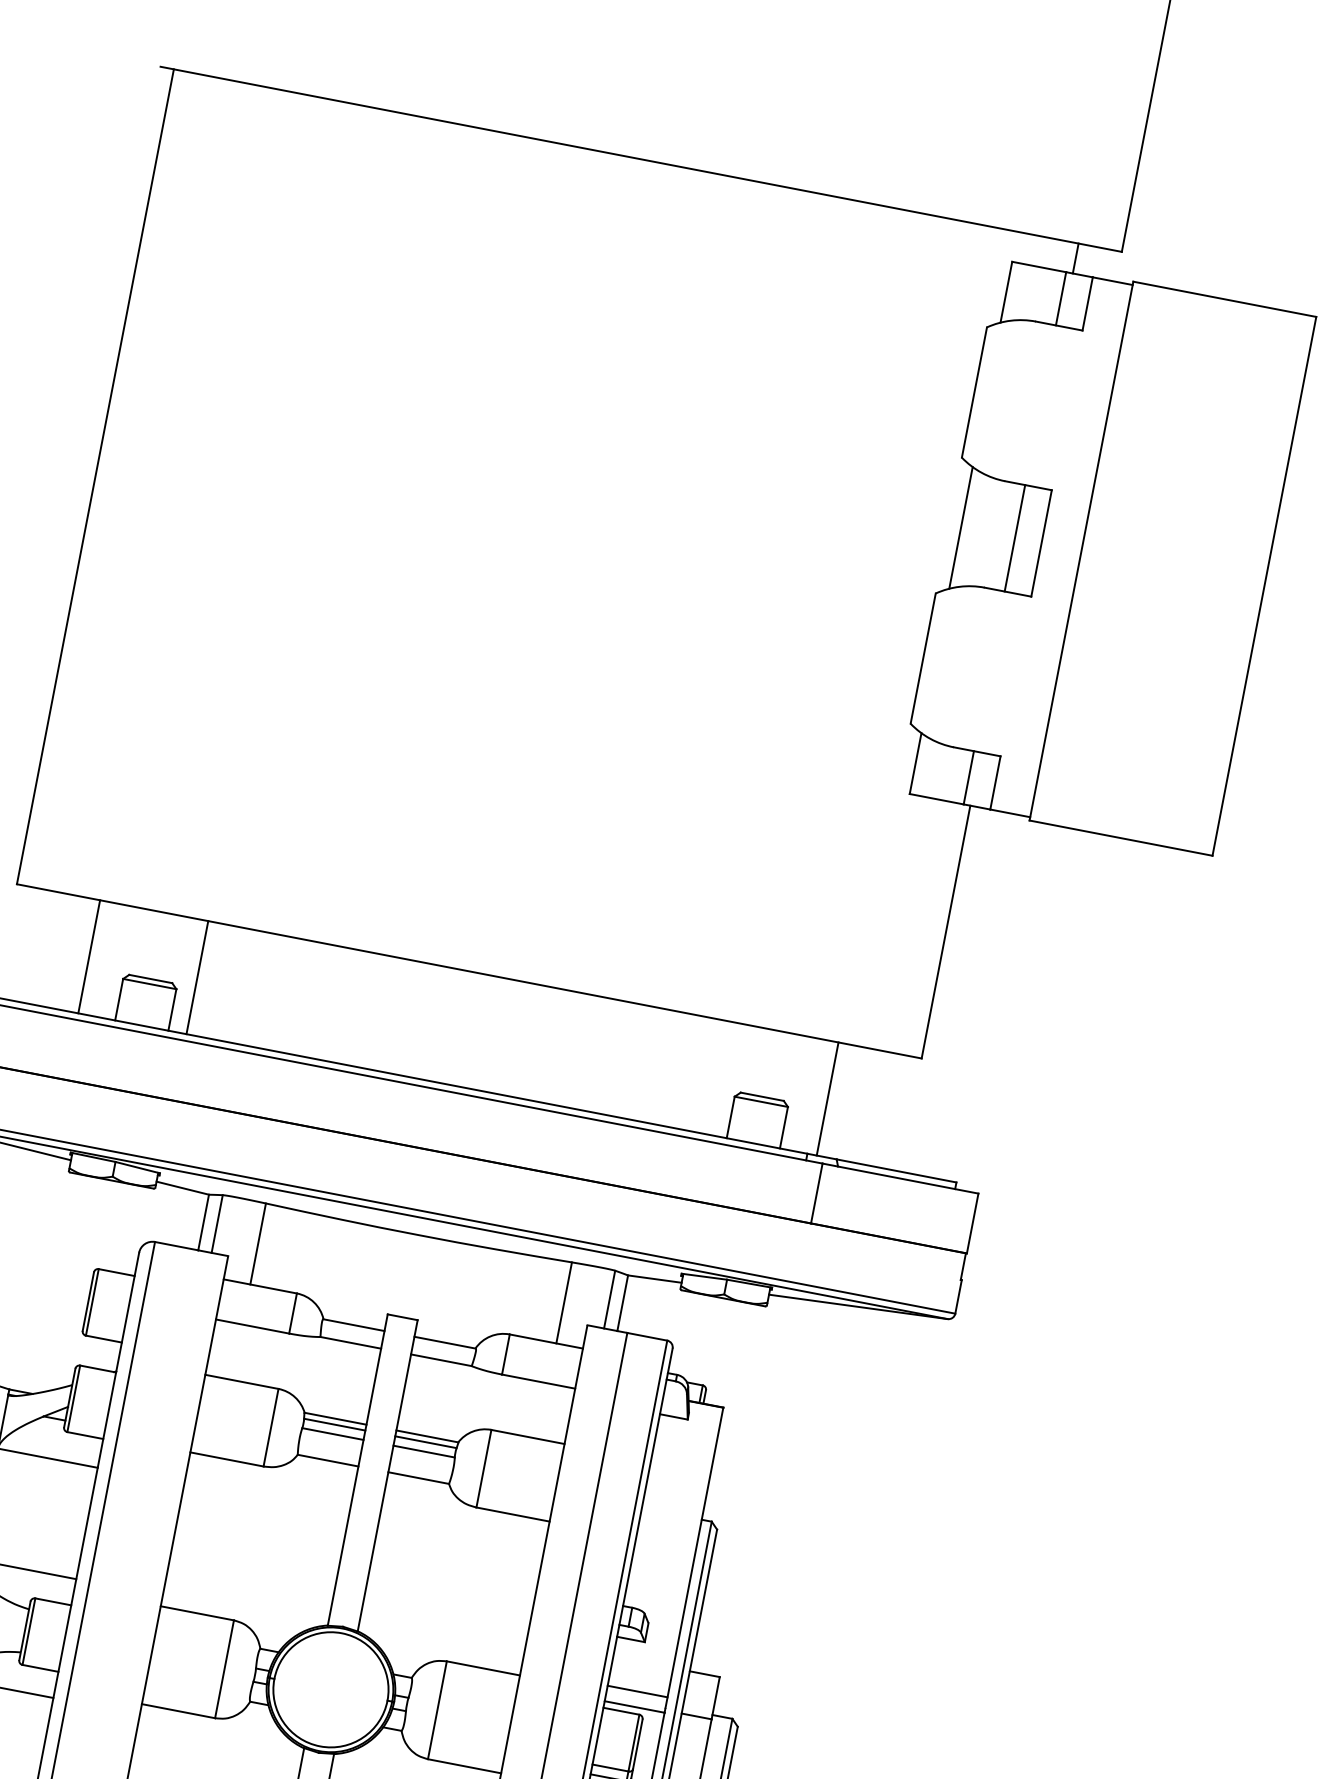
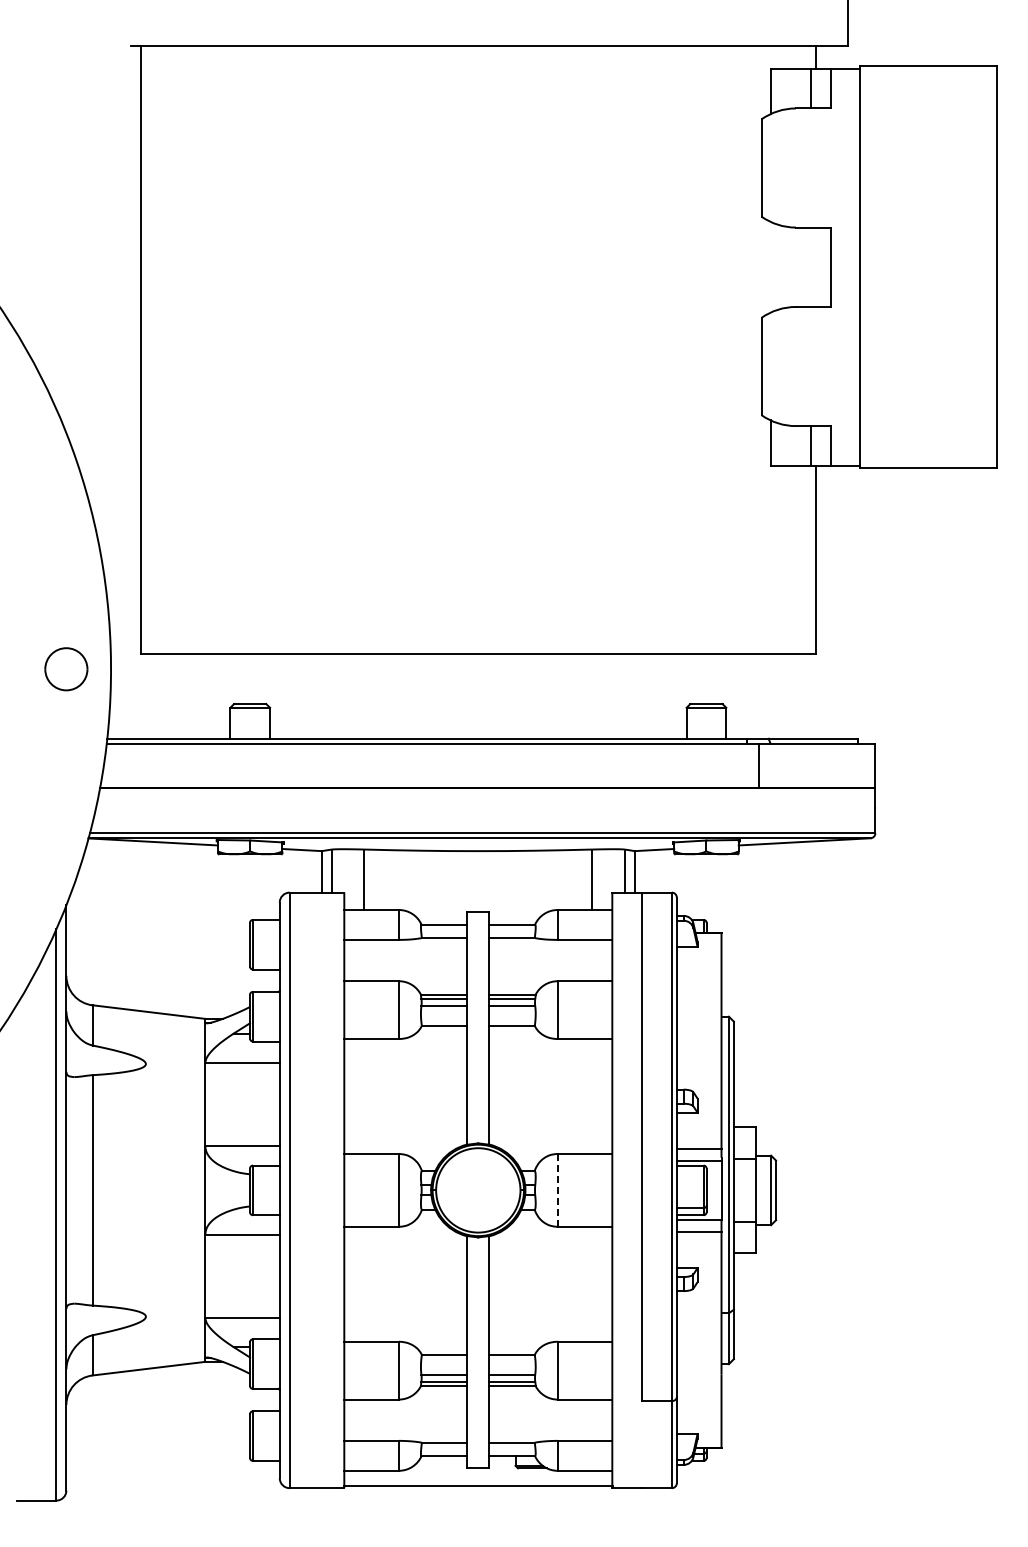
line: (961, 526) -> (770, 266), removed
line: (1014, 537) -> (810, 266), removed
line: (88, 956) -> (202, 696), removed
line: (197, 977) -> (283, 696), removed
line: (827, 1098) -> (753, 696), removed
line: (437, 1710) -> (557, 1190), solid -> dashed

